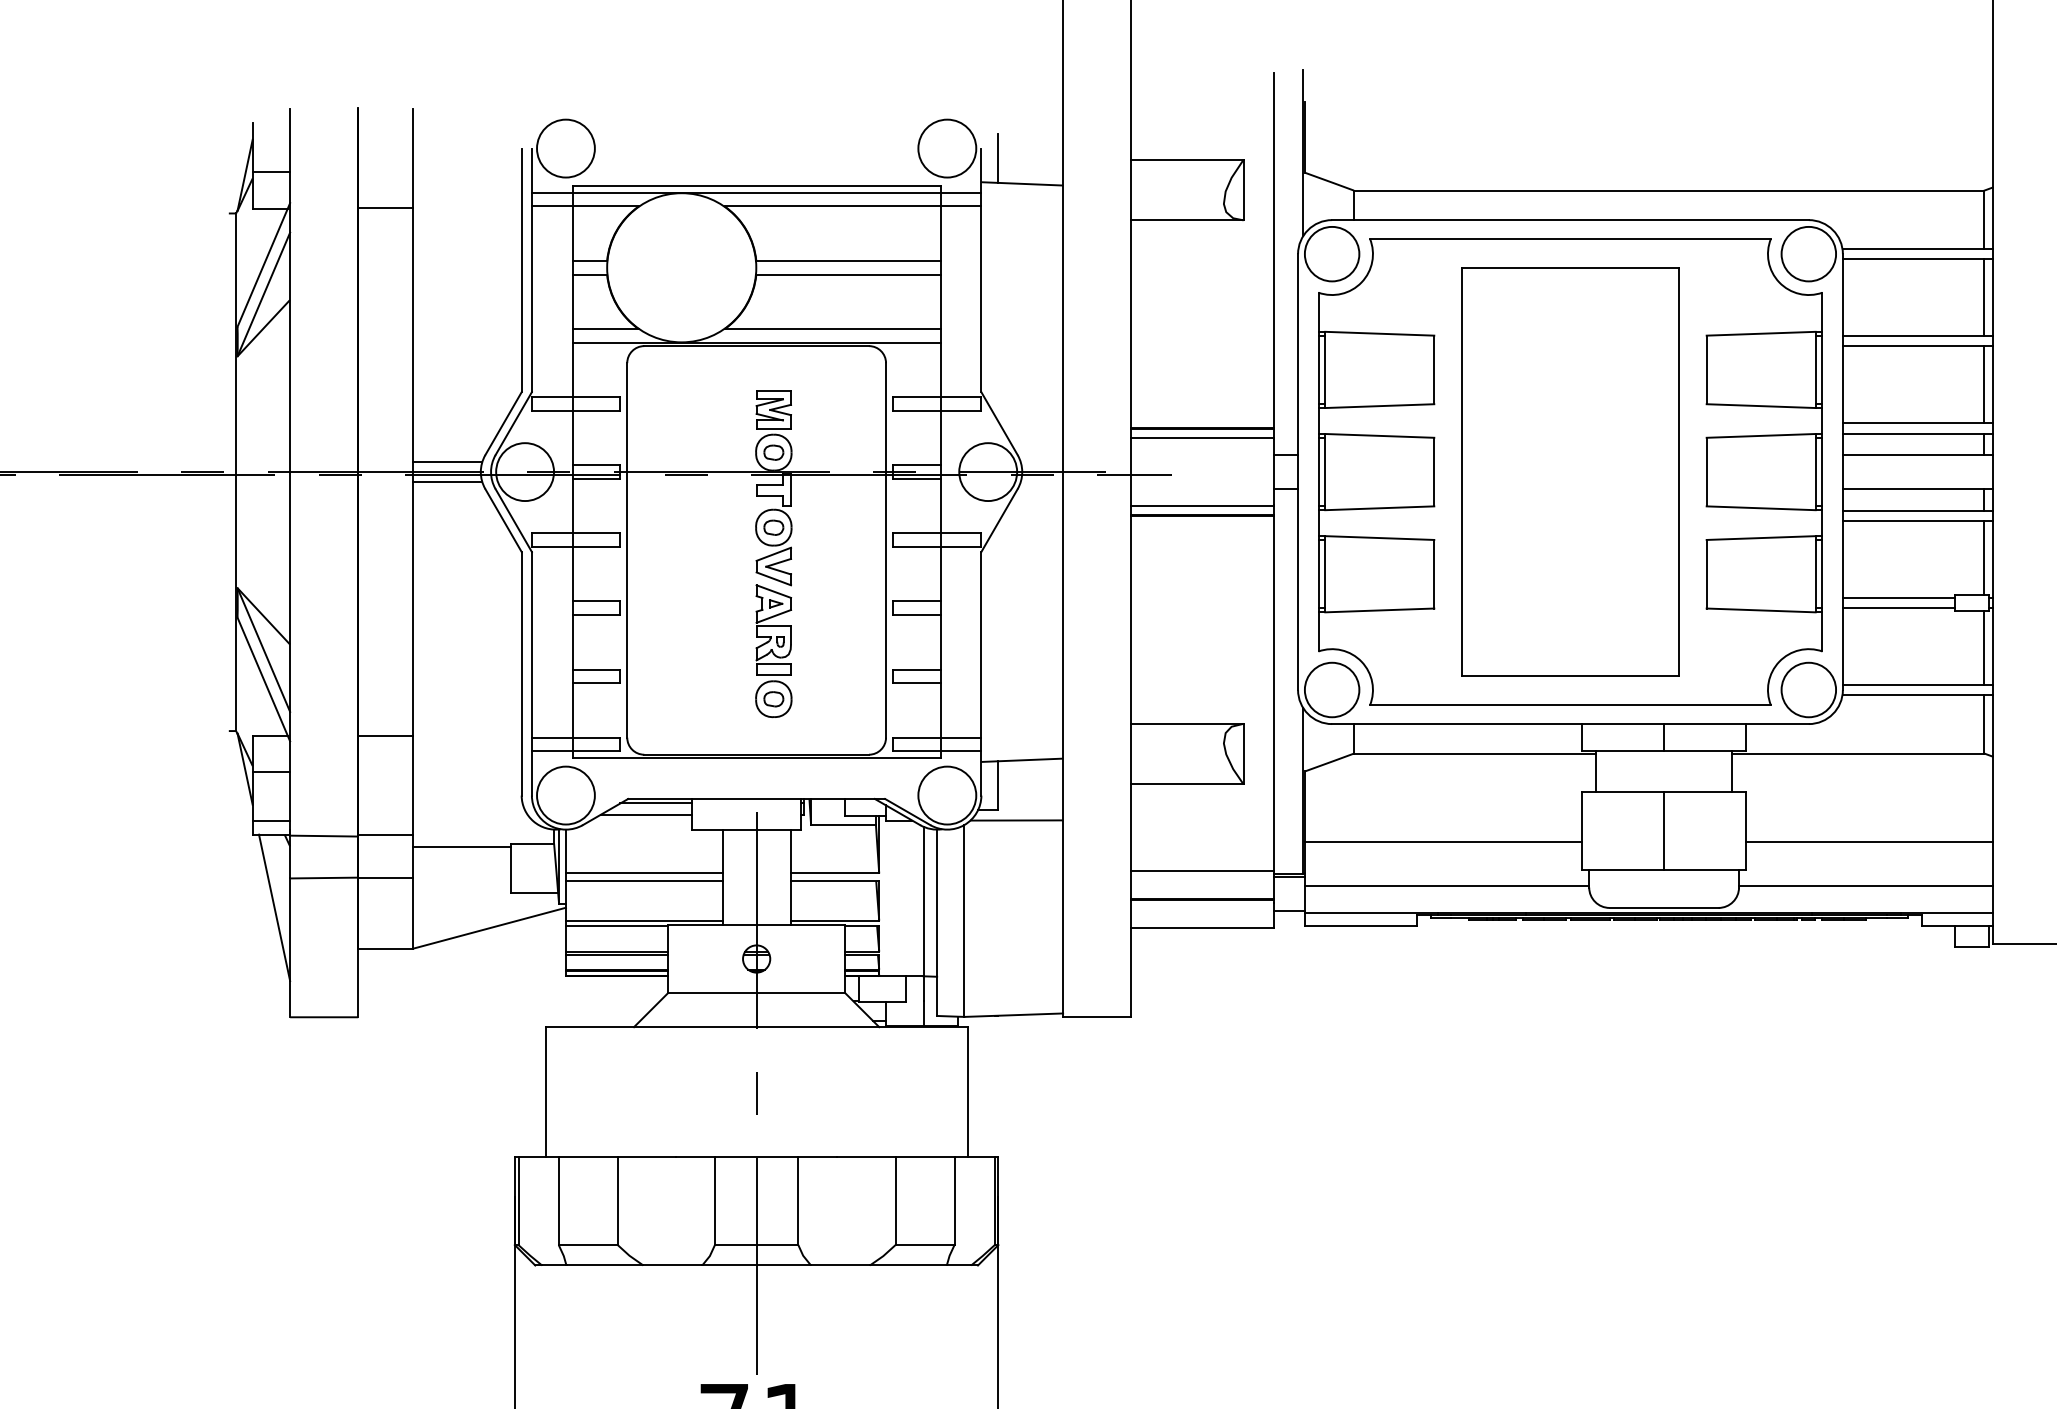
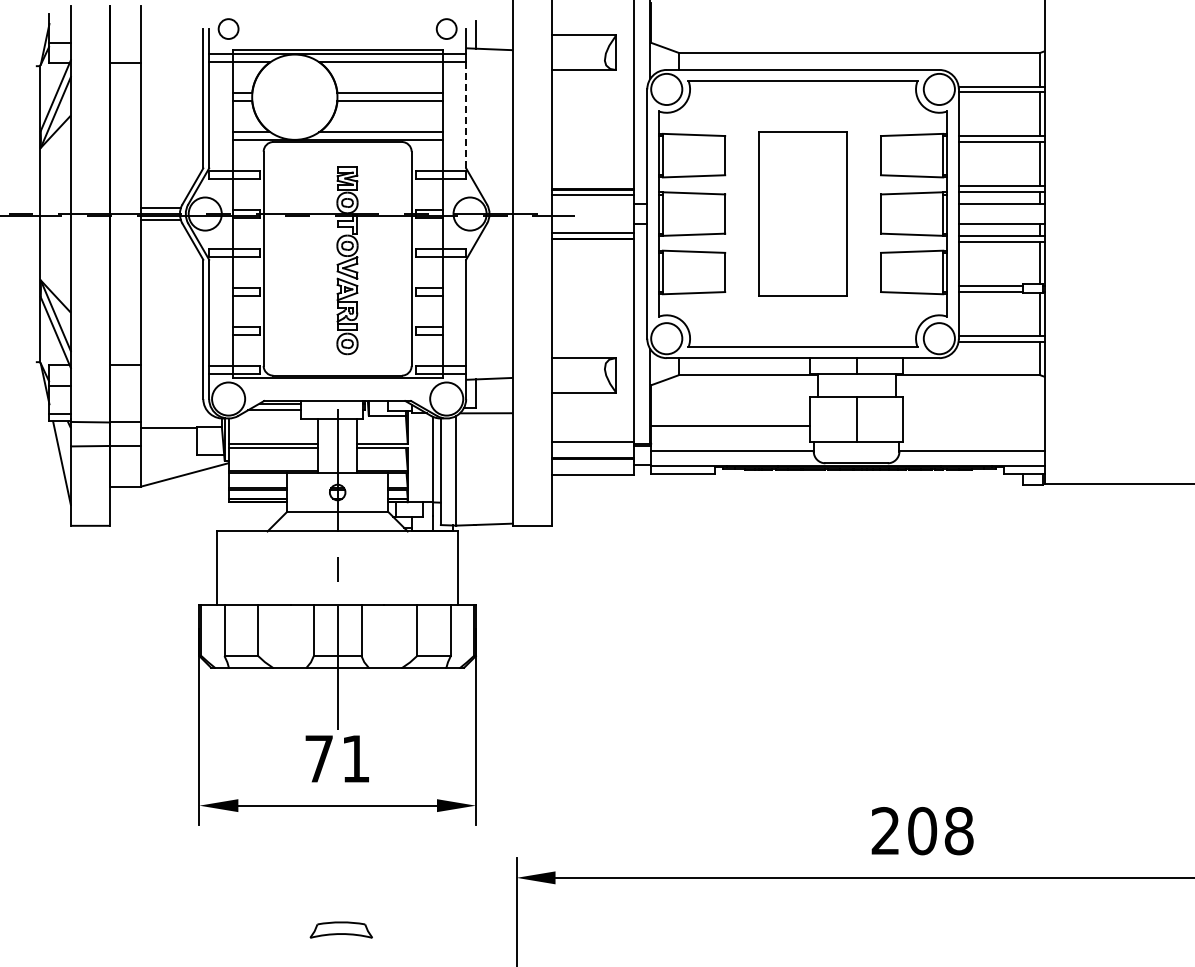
circle: (565, 147) -> (228, 28), size x0.6
circle: (946, 147) -> (446, 28), size x0.6
line: (981, 297) -> (466, 114), solid -> dashed
part: (1569, 471) -> (802, 213), size x0.7
line: (1868, 841) -> (973, 425), removed

